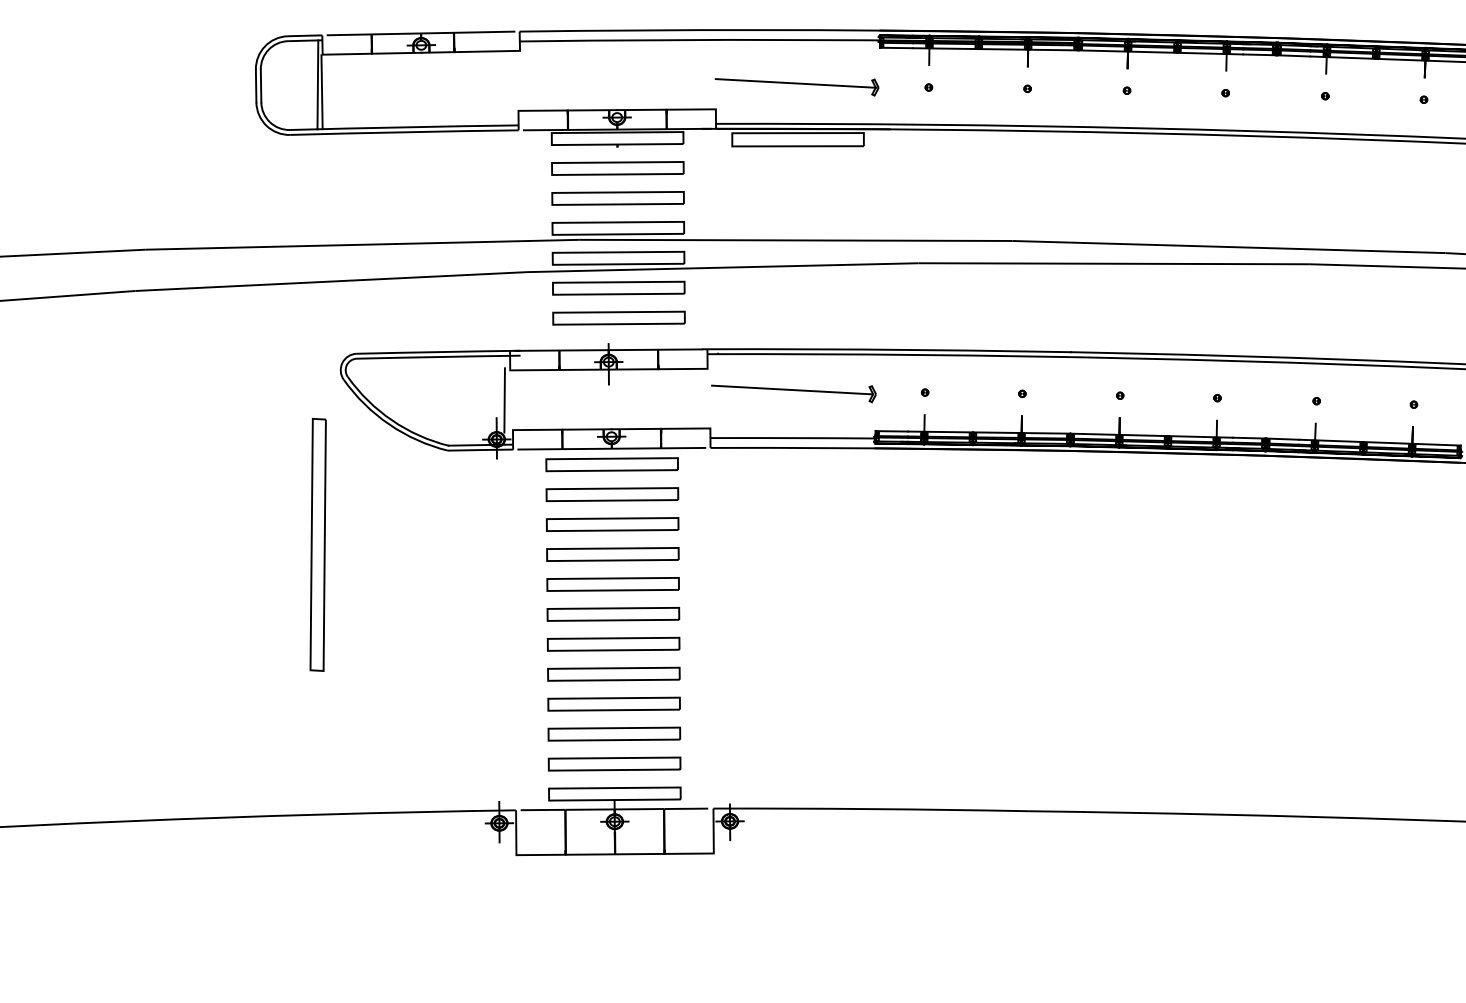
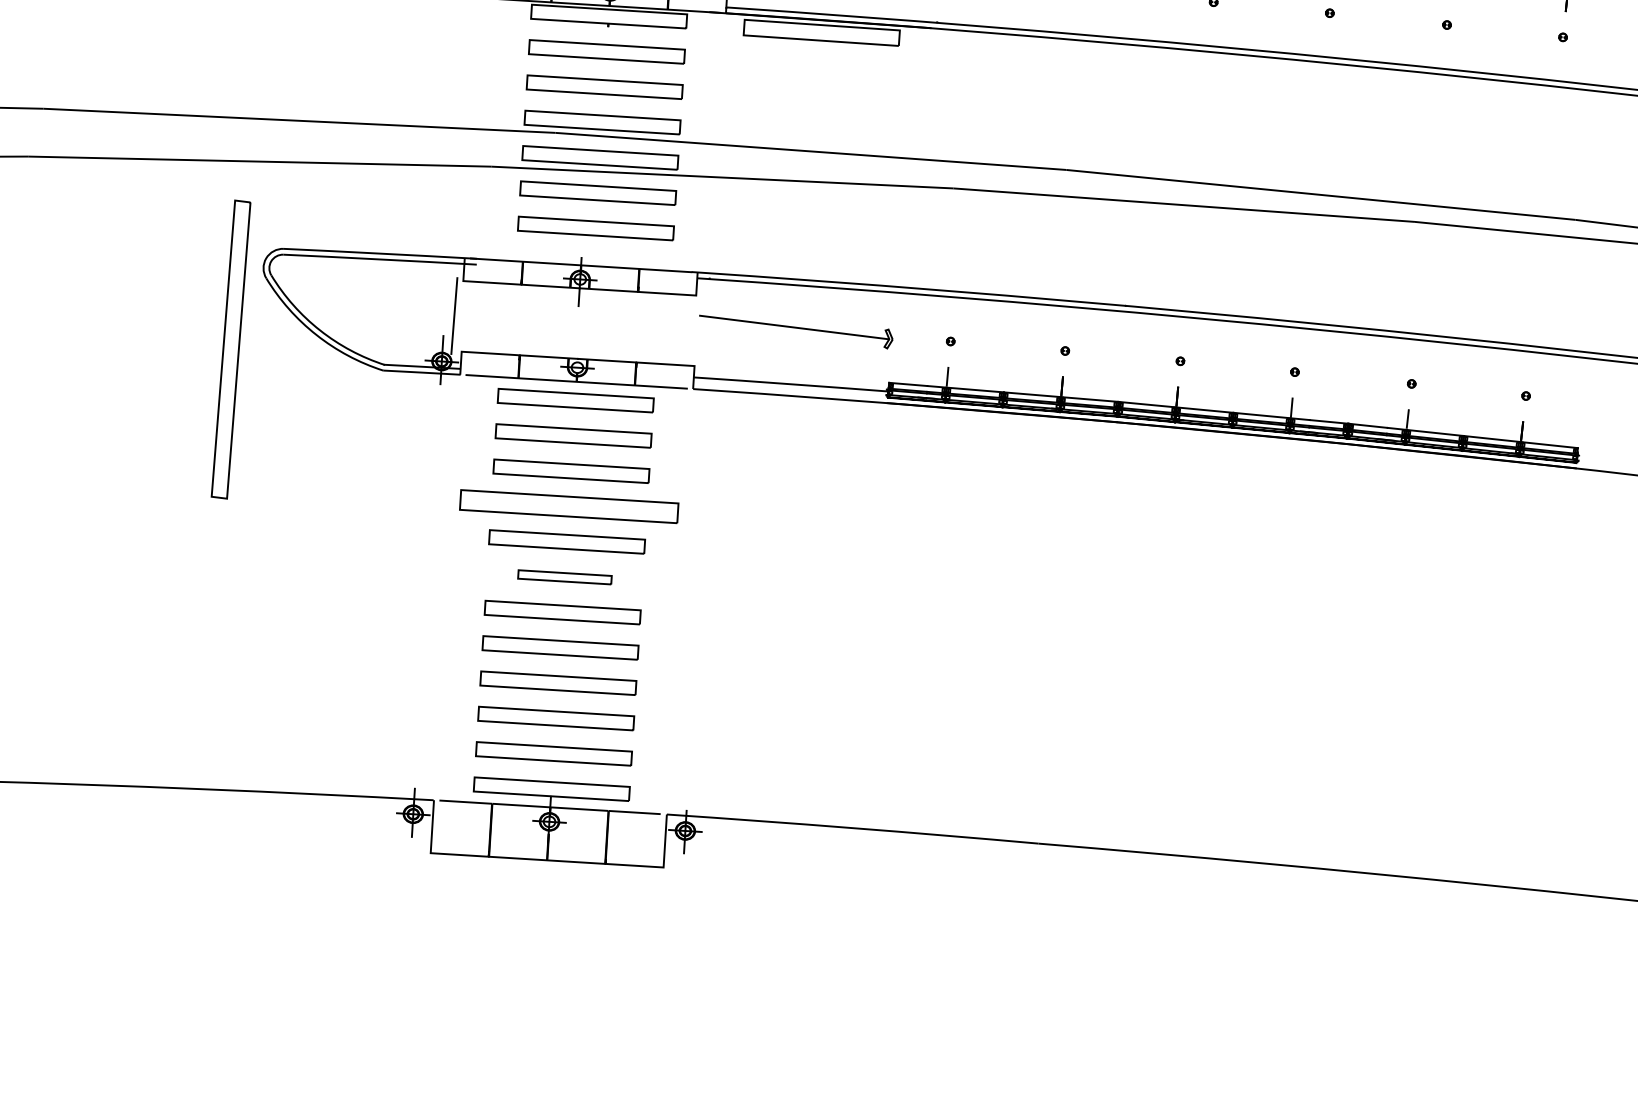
part: (317, 544) -> (230, 349), moved
part: (612, 554) -> (568, 506), size x1.4
part: (613, 614) -> (565, 577), size x0.6

